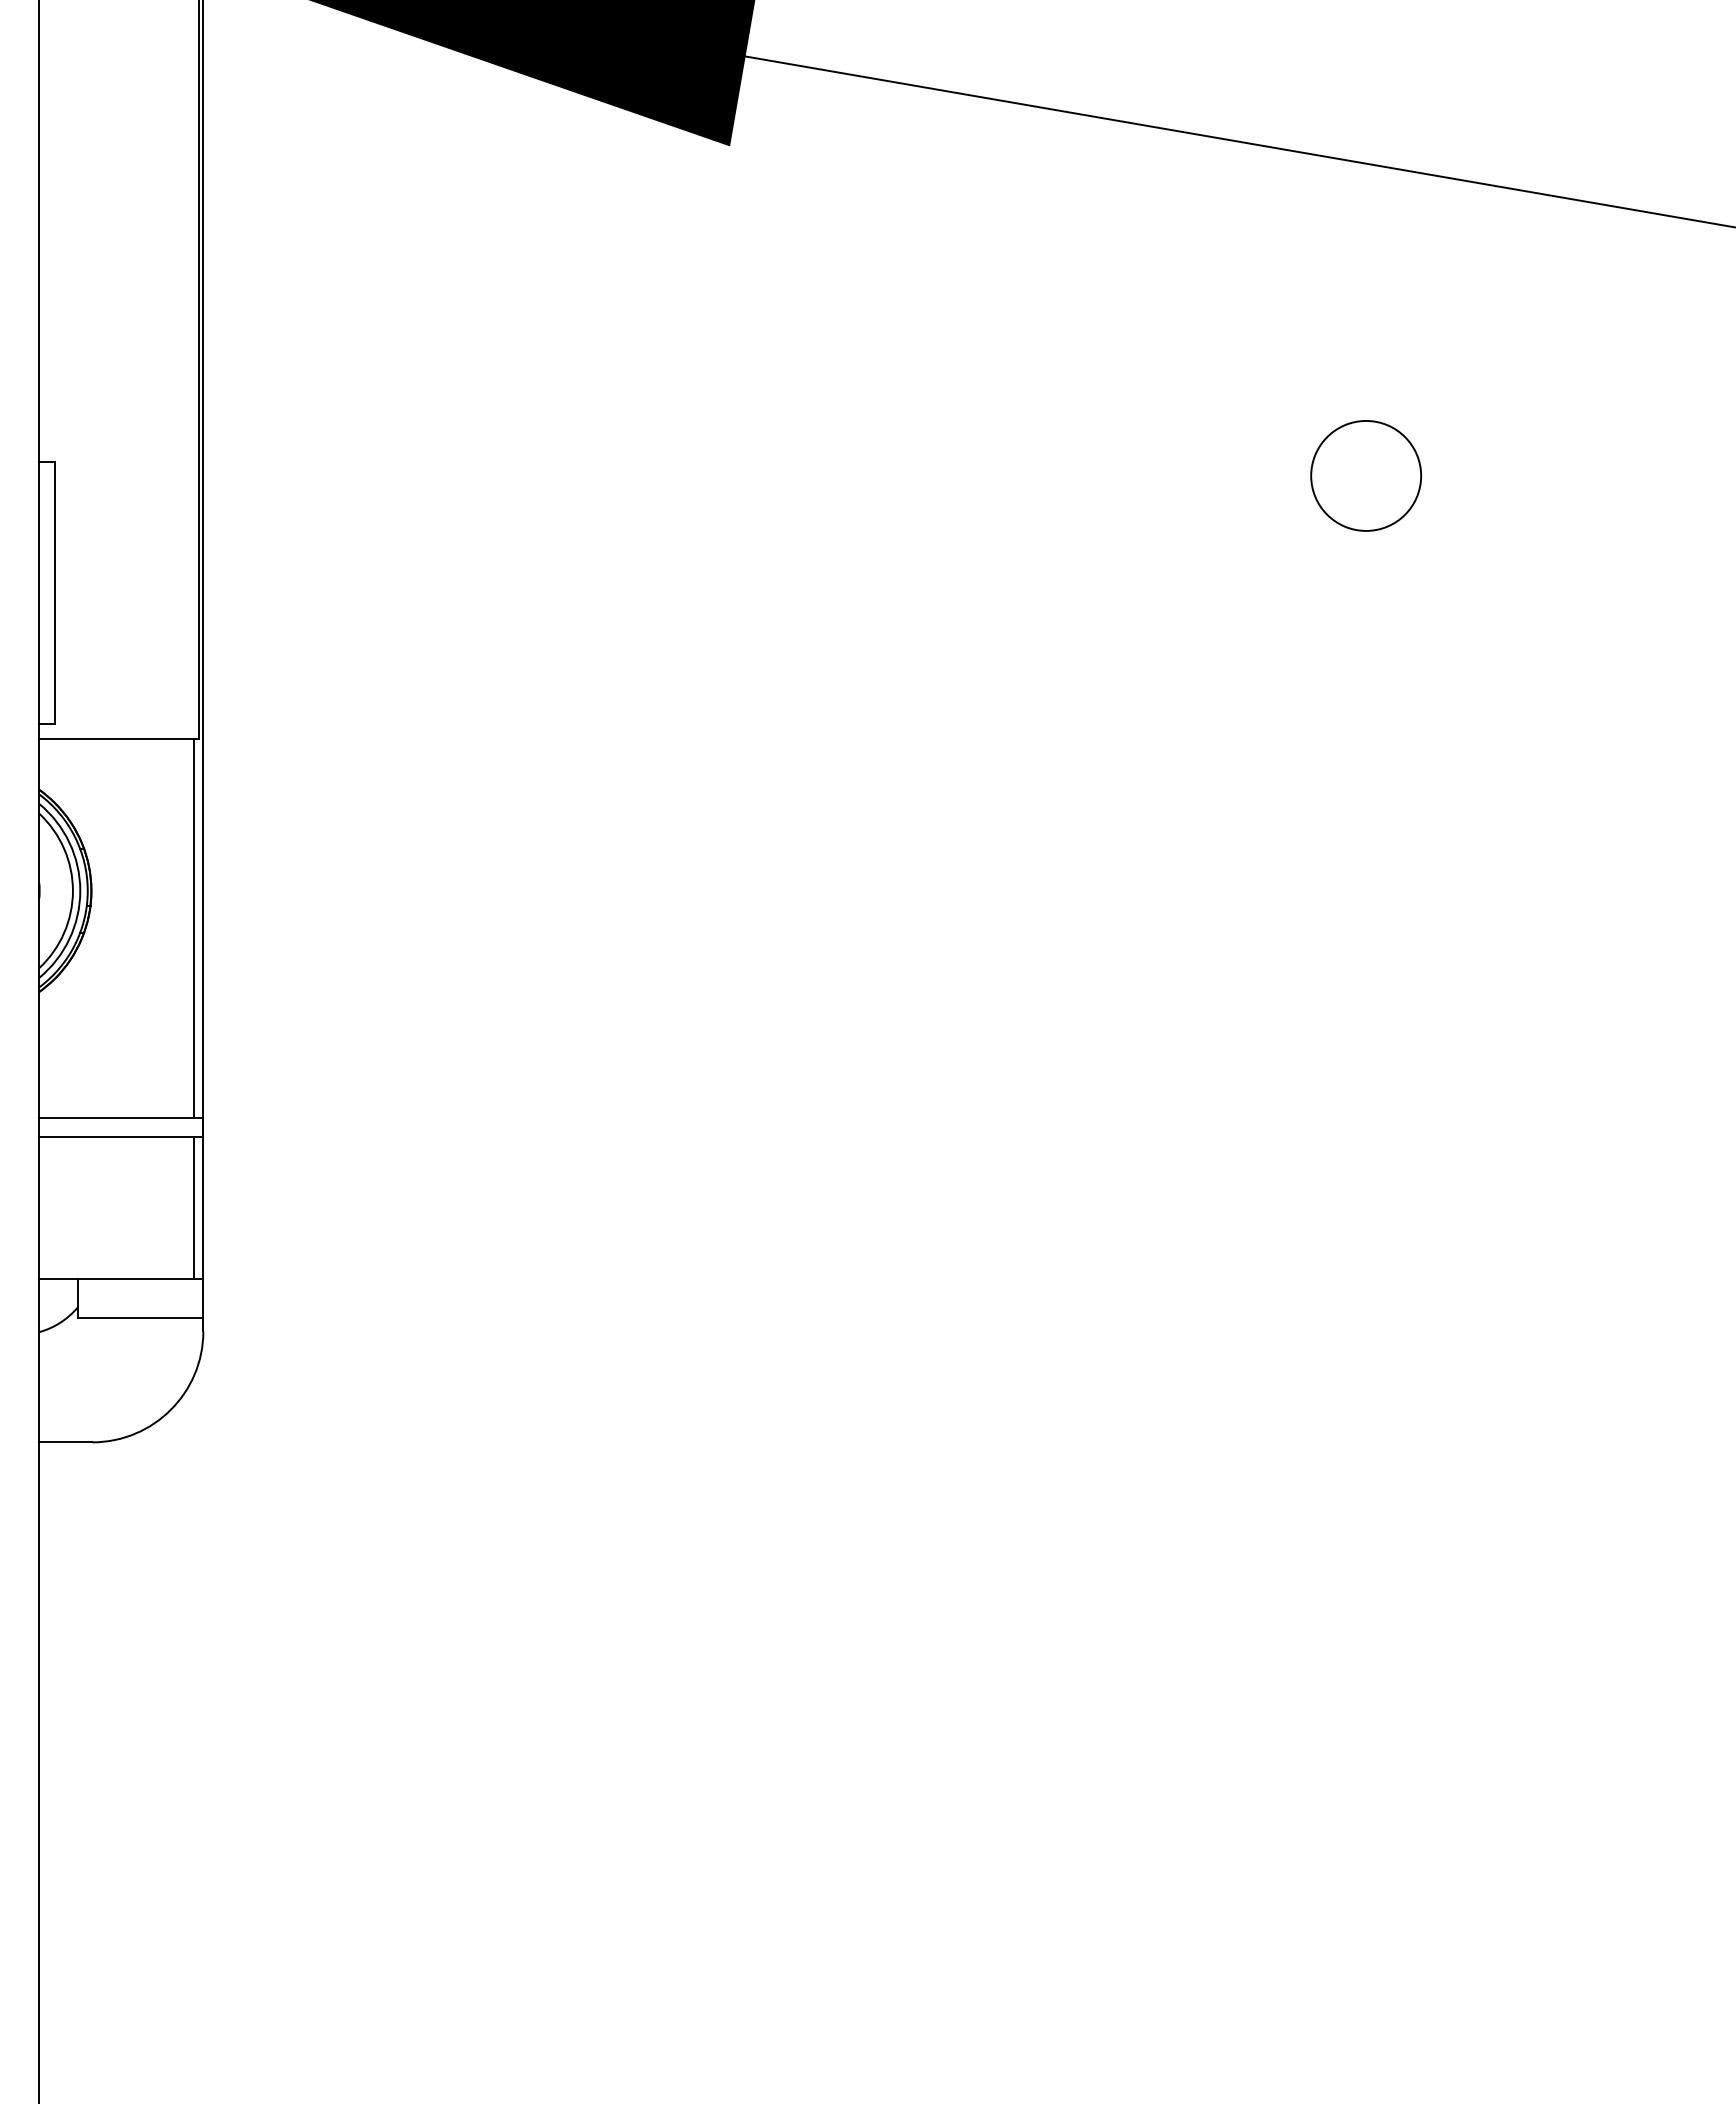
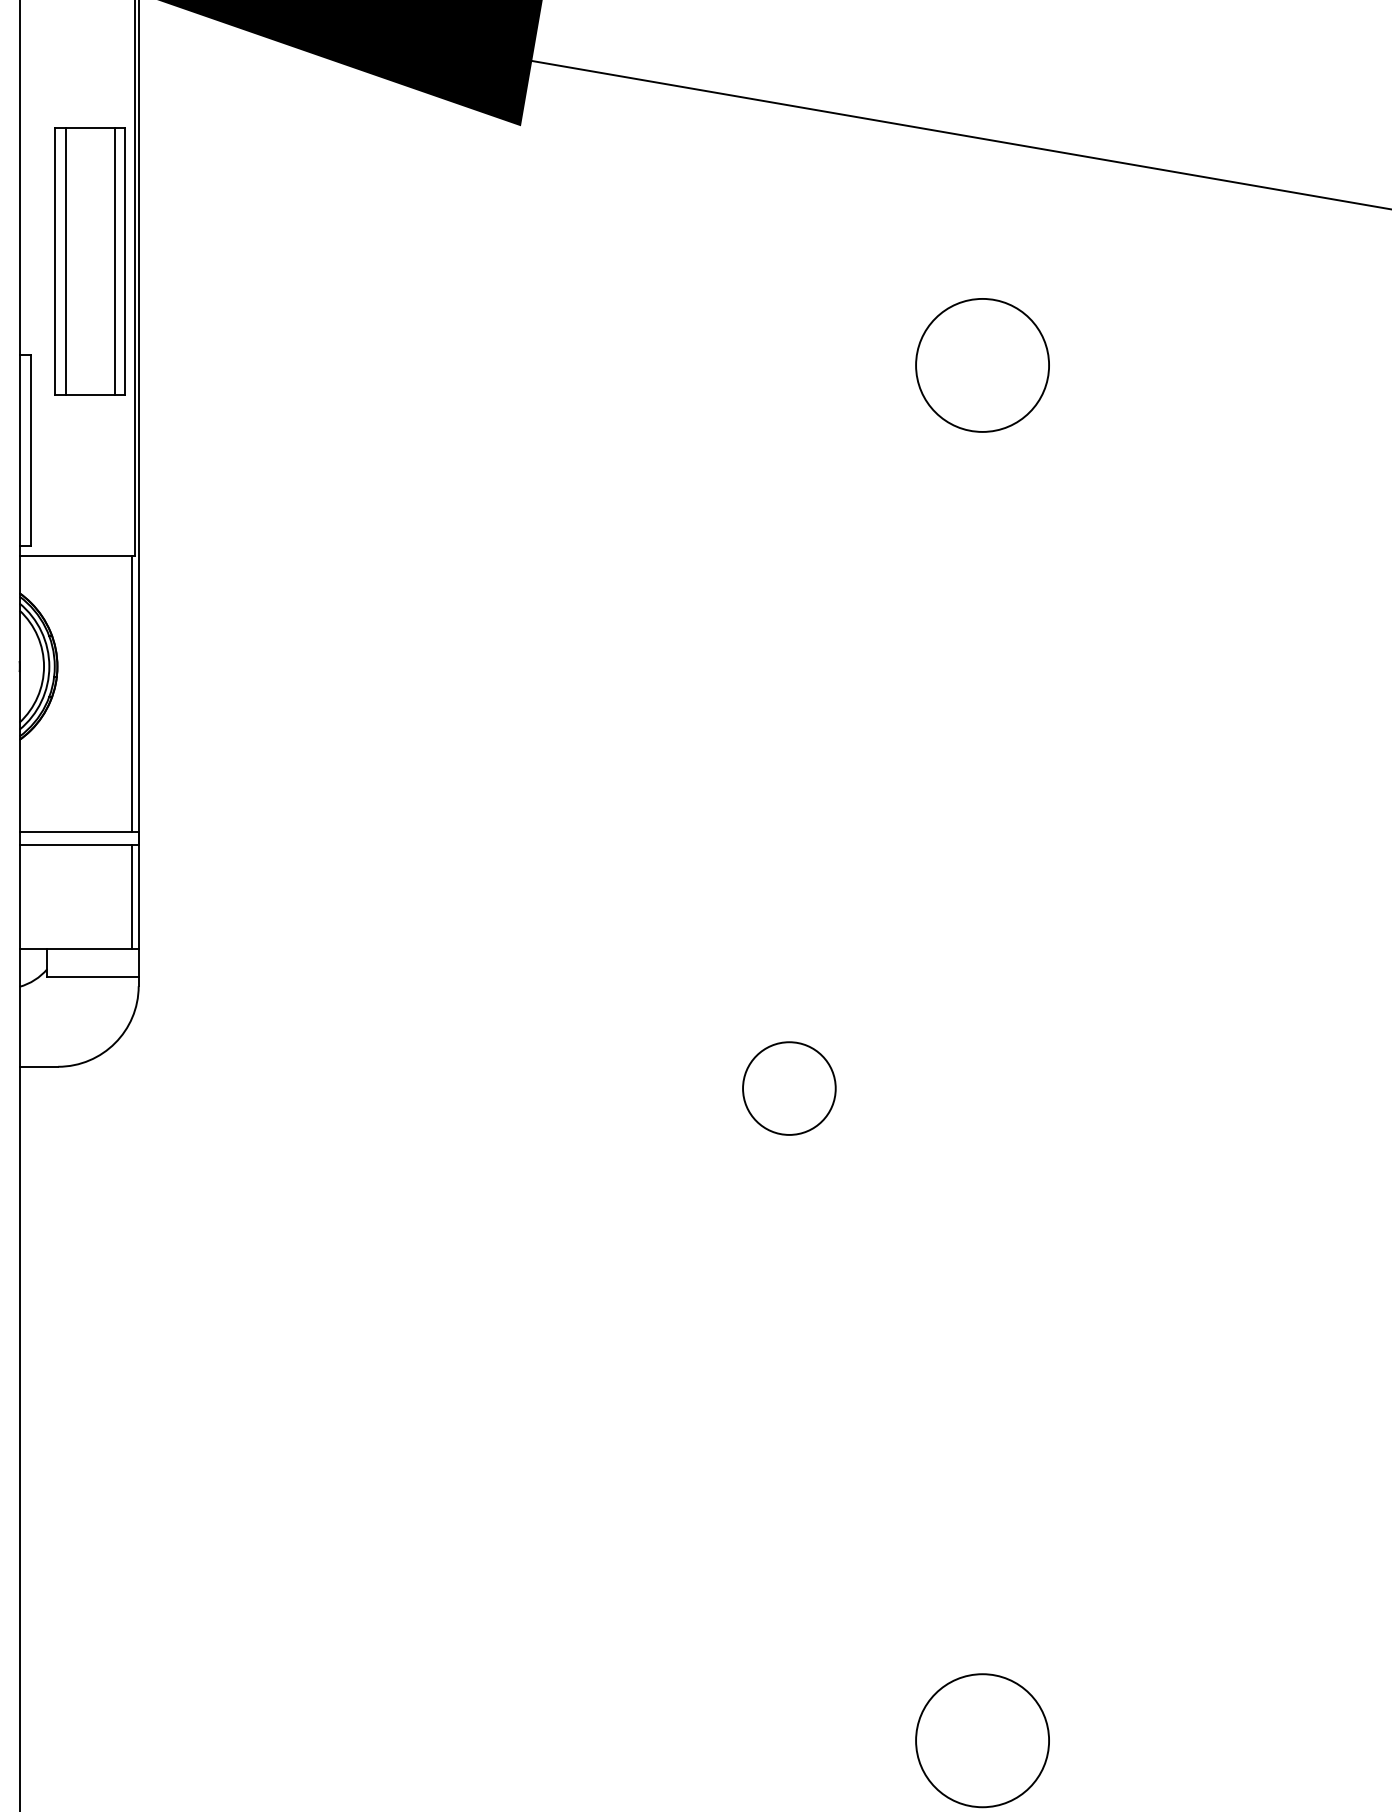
part: (135, 332) -> (89, 261), added
circle: (1366, 474) -> (982, 364), size x1.67
circle: (1100, 1472) -> (789, 1088), added

